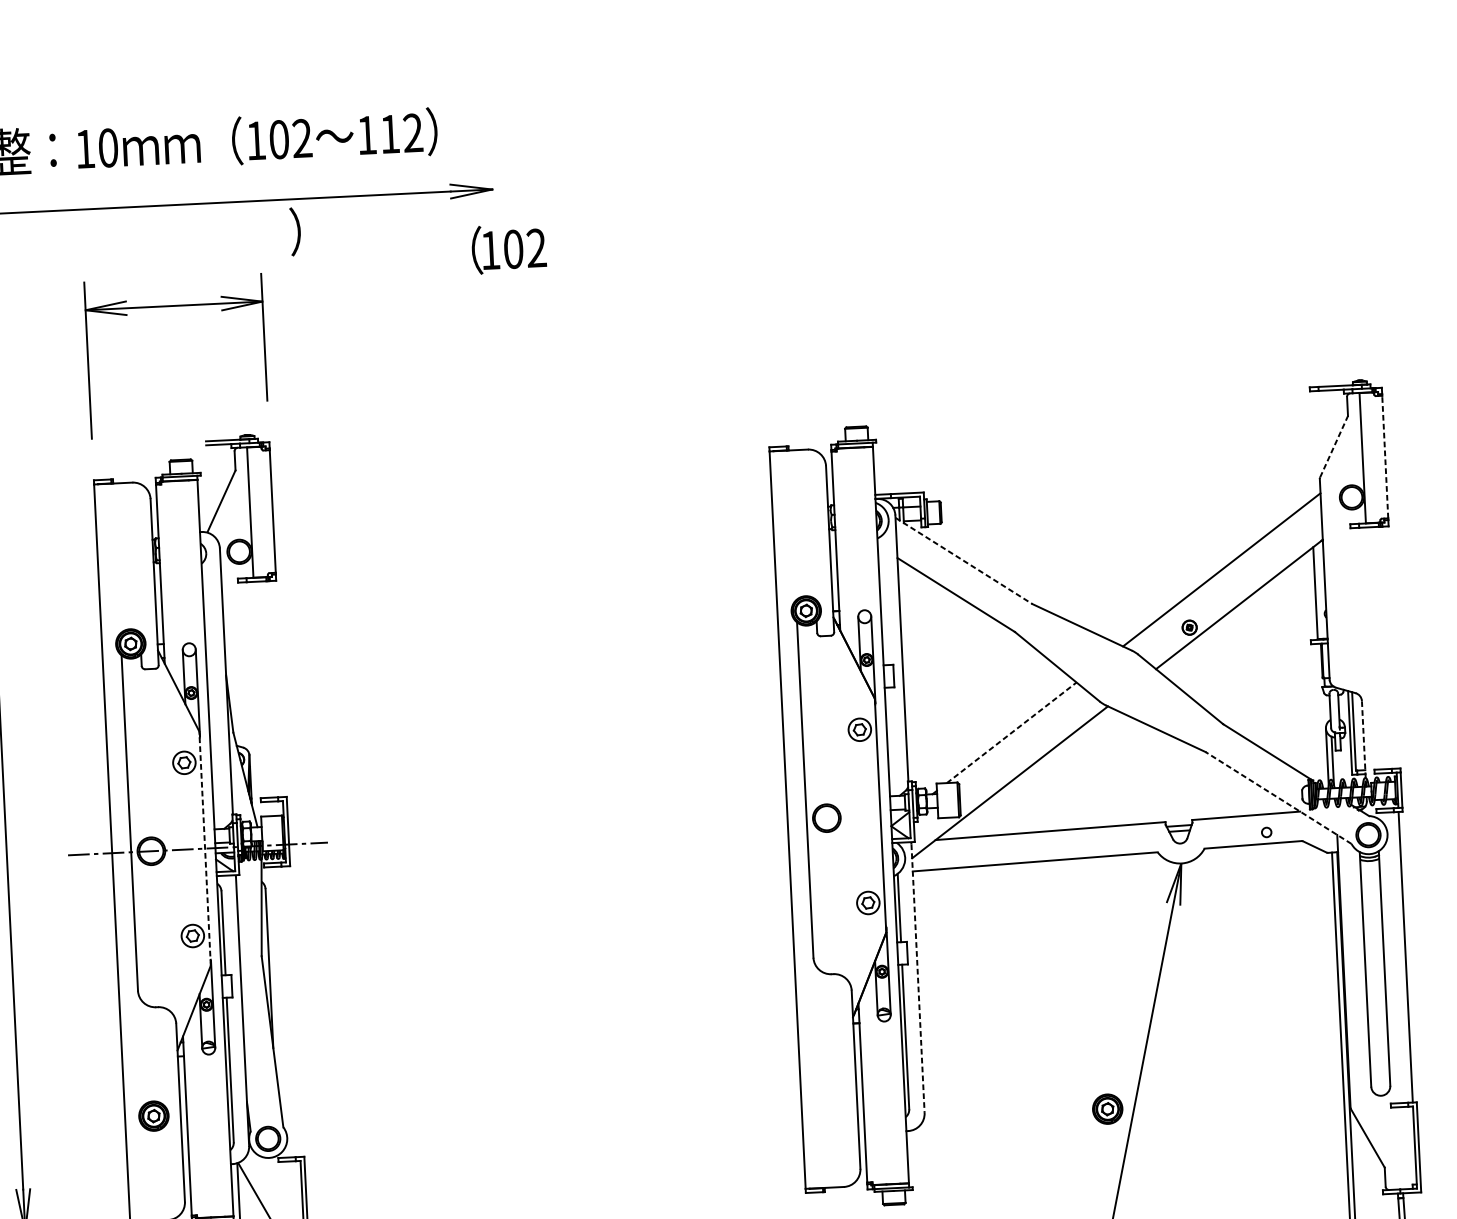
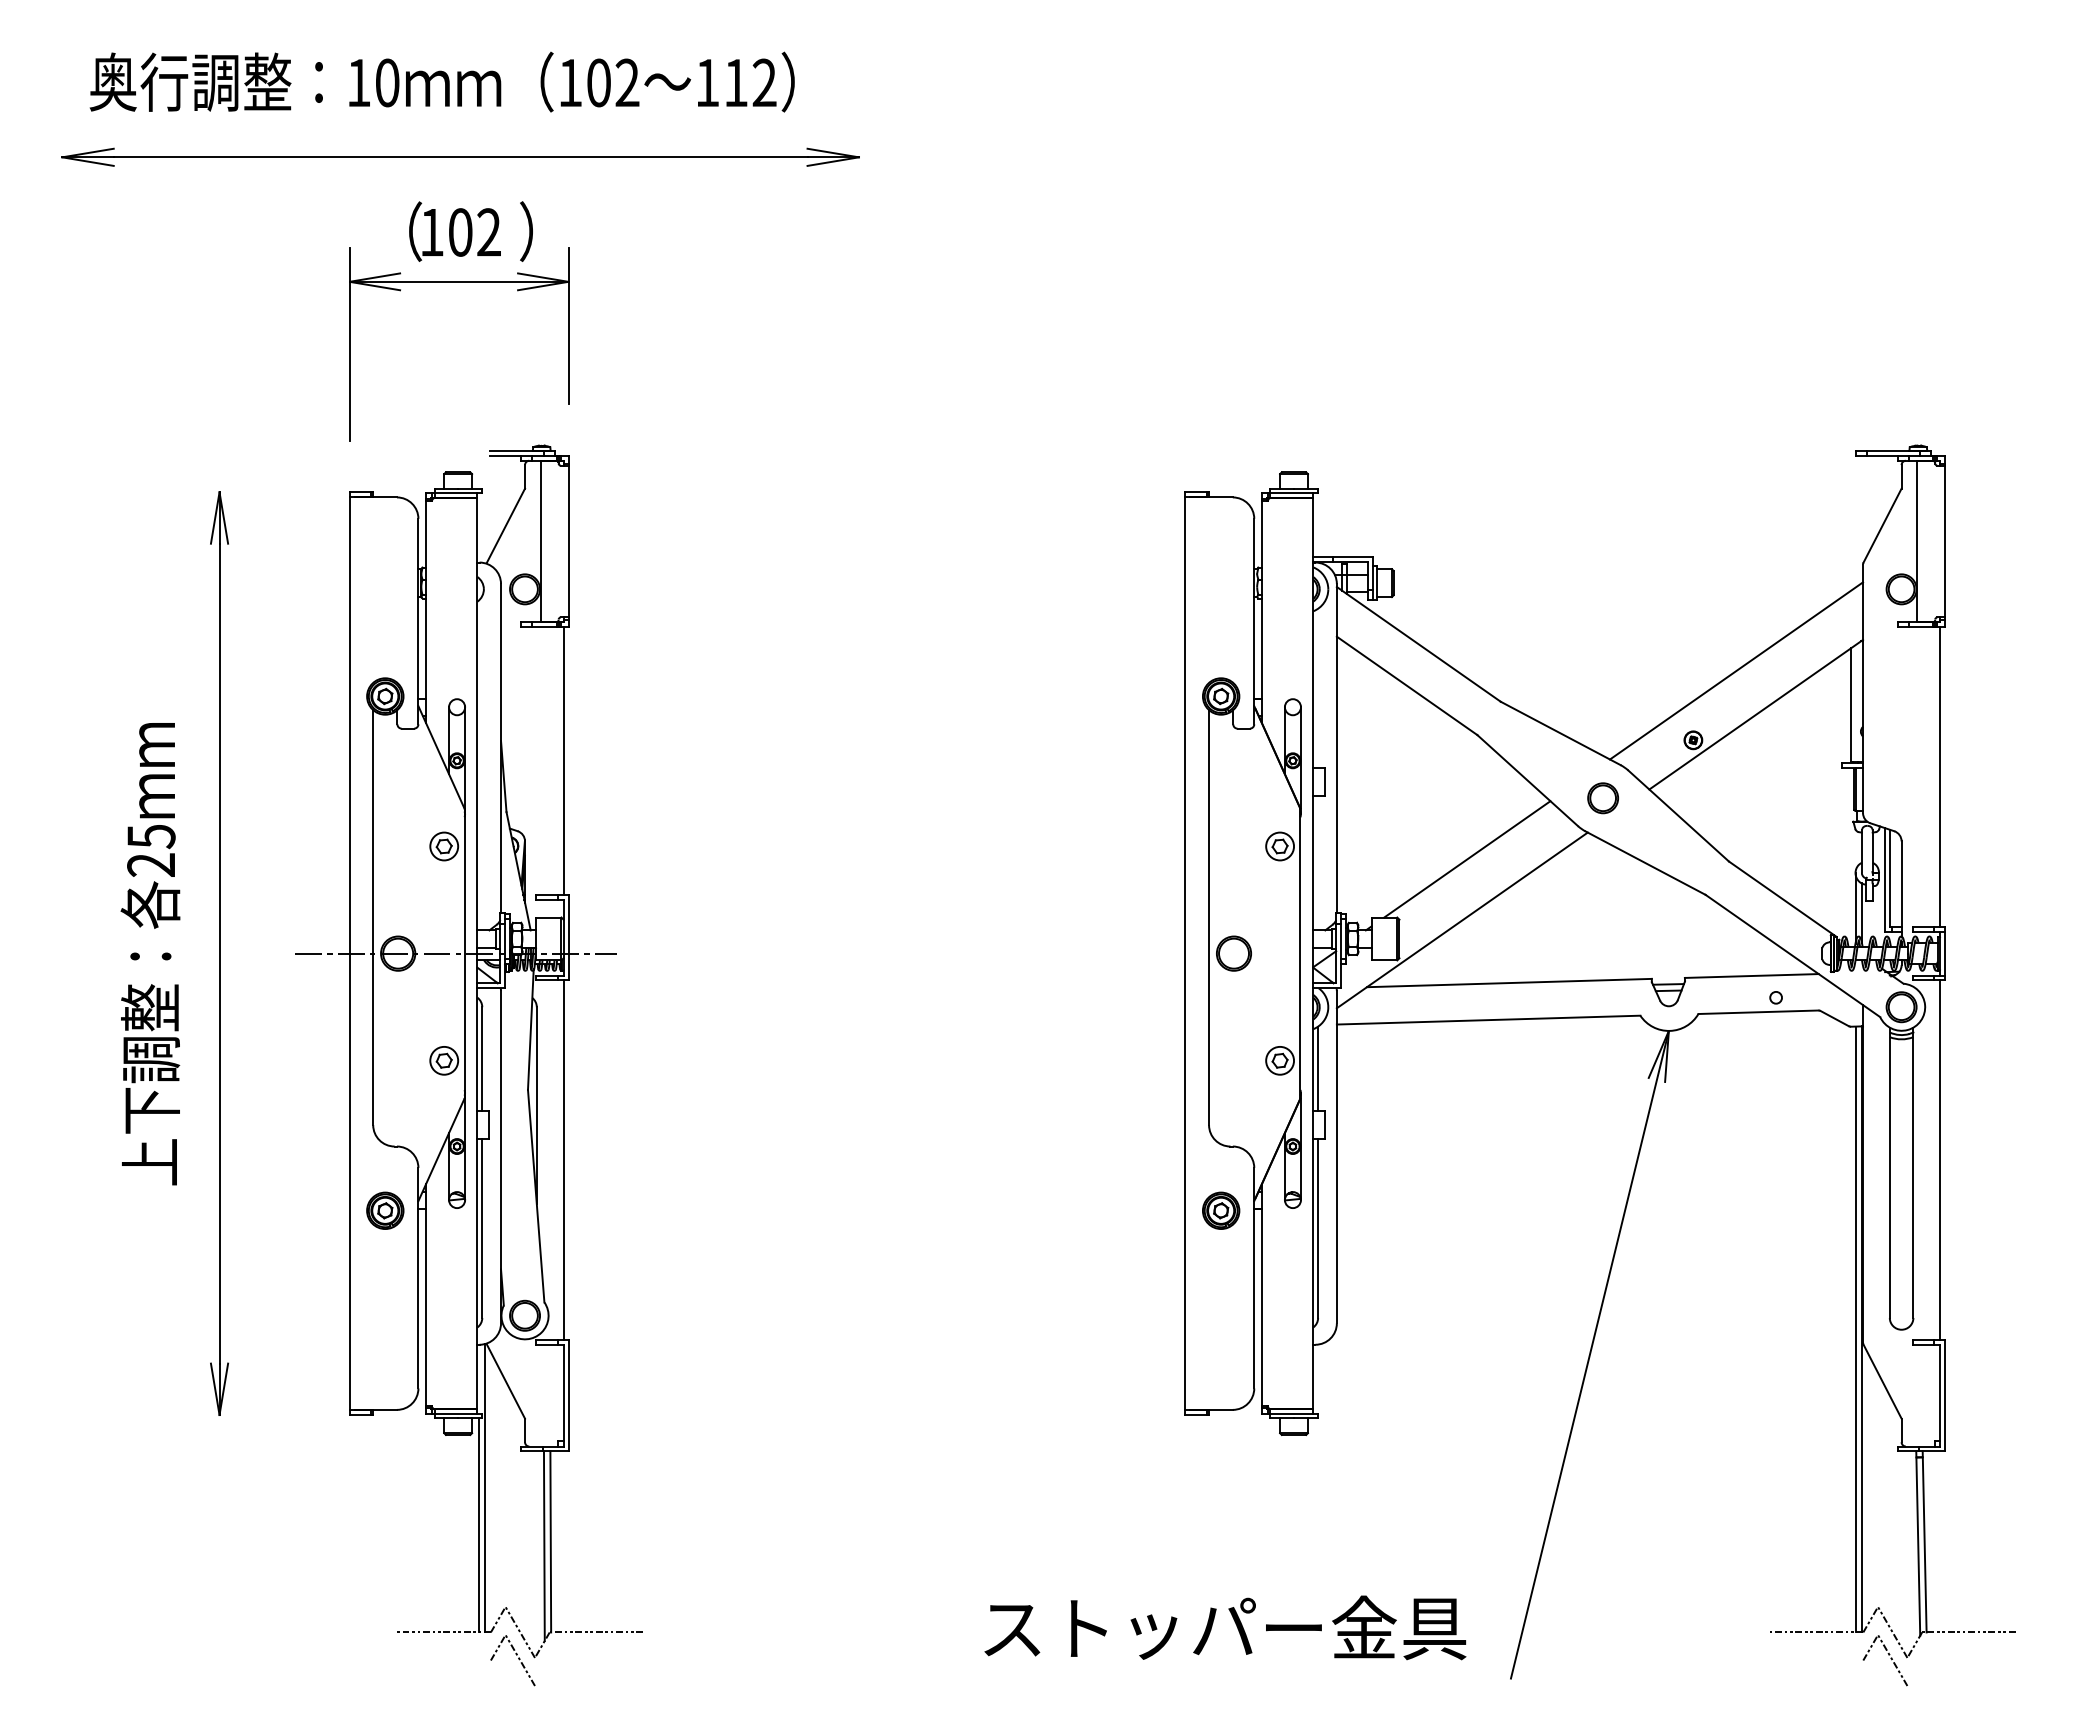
text: (295, 231) -> (526, 231), moved
text: (508, 248) -> (454, 231), moved
line: (1334, 446) -> (1882, 525), dashed -> solid
line: (1385, 457) -> (1945, 541), dashed -> solid
line: (964, 561) -> (1419, 644), dashed -> solid
line: (1390, 647) -> (1940, 776), added
part: (1118, 678) -> (1602, 798), added
line: (277, 688) -> (563, 760), added
line: (1011, 732) -> (1467, 859), dashed -> solid
line: (1363, 739) -> (1901, 889), dashed -> solid
line: (1278, 797) -> (1792, 955), dashed -> solid
line: (204, 848) -> (464, 953), dashed -> solid
line: (917, 978) -> (1336, 1157), dashed -> solid
line: (293, 1011) -> (563, 1160), added
part: (1107, 1108) -> (1221, 1210), moved
part: (154, 1115) -> (385, 1210), moved

